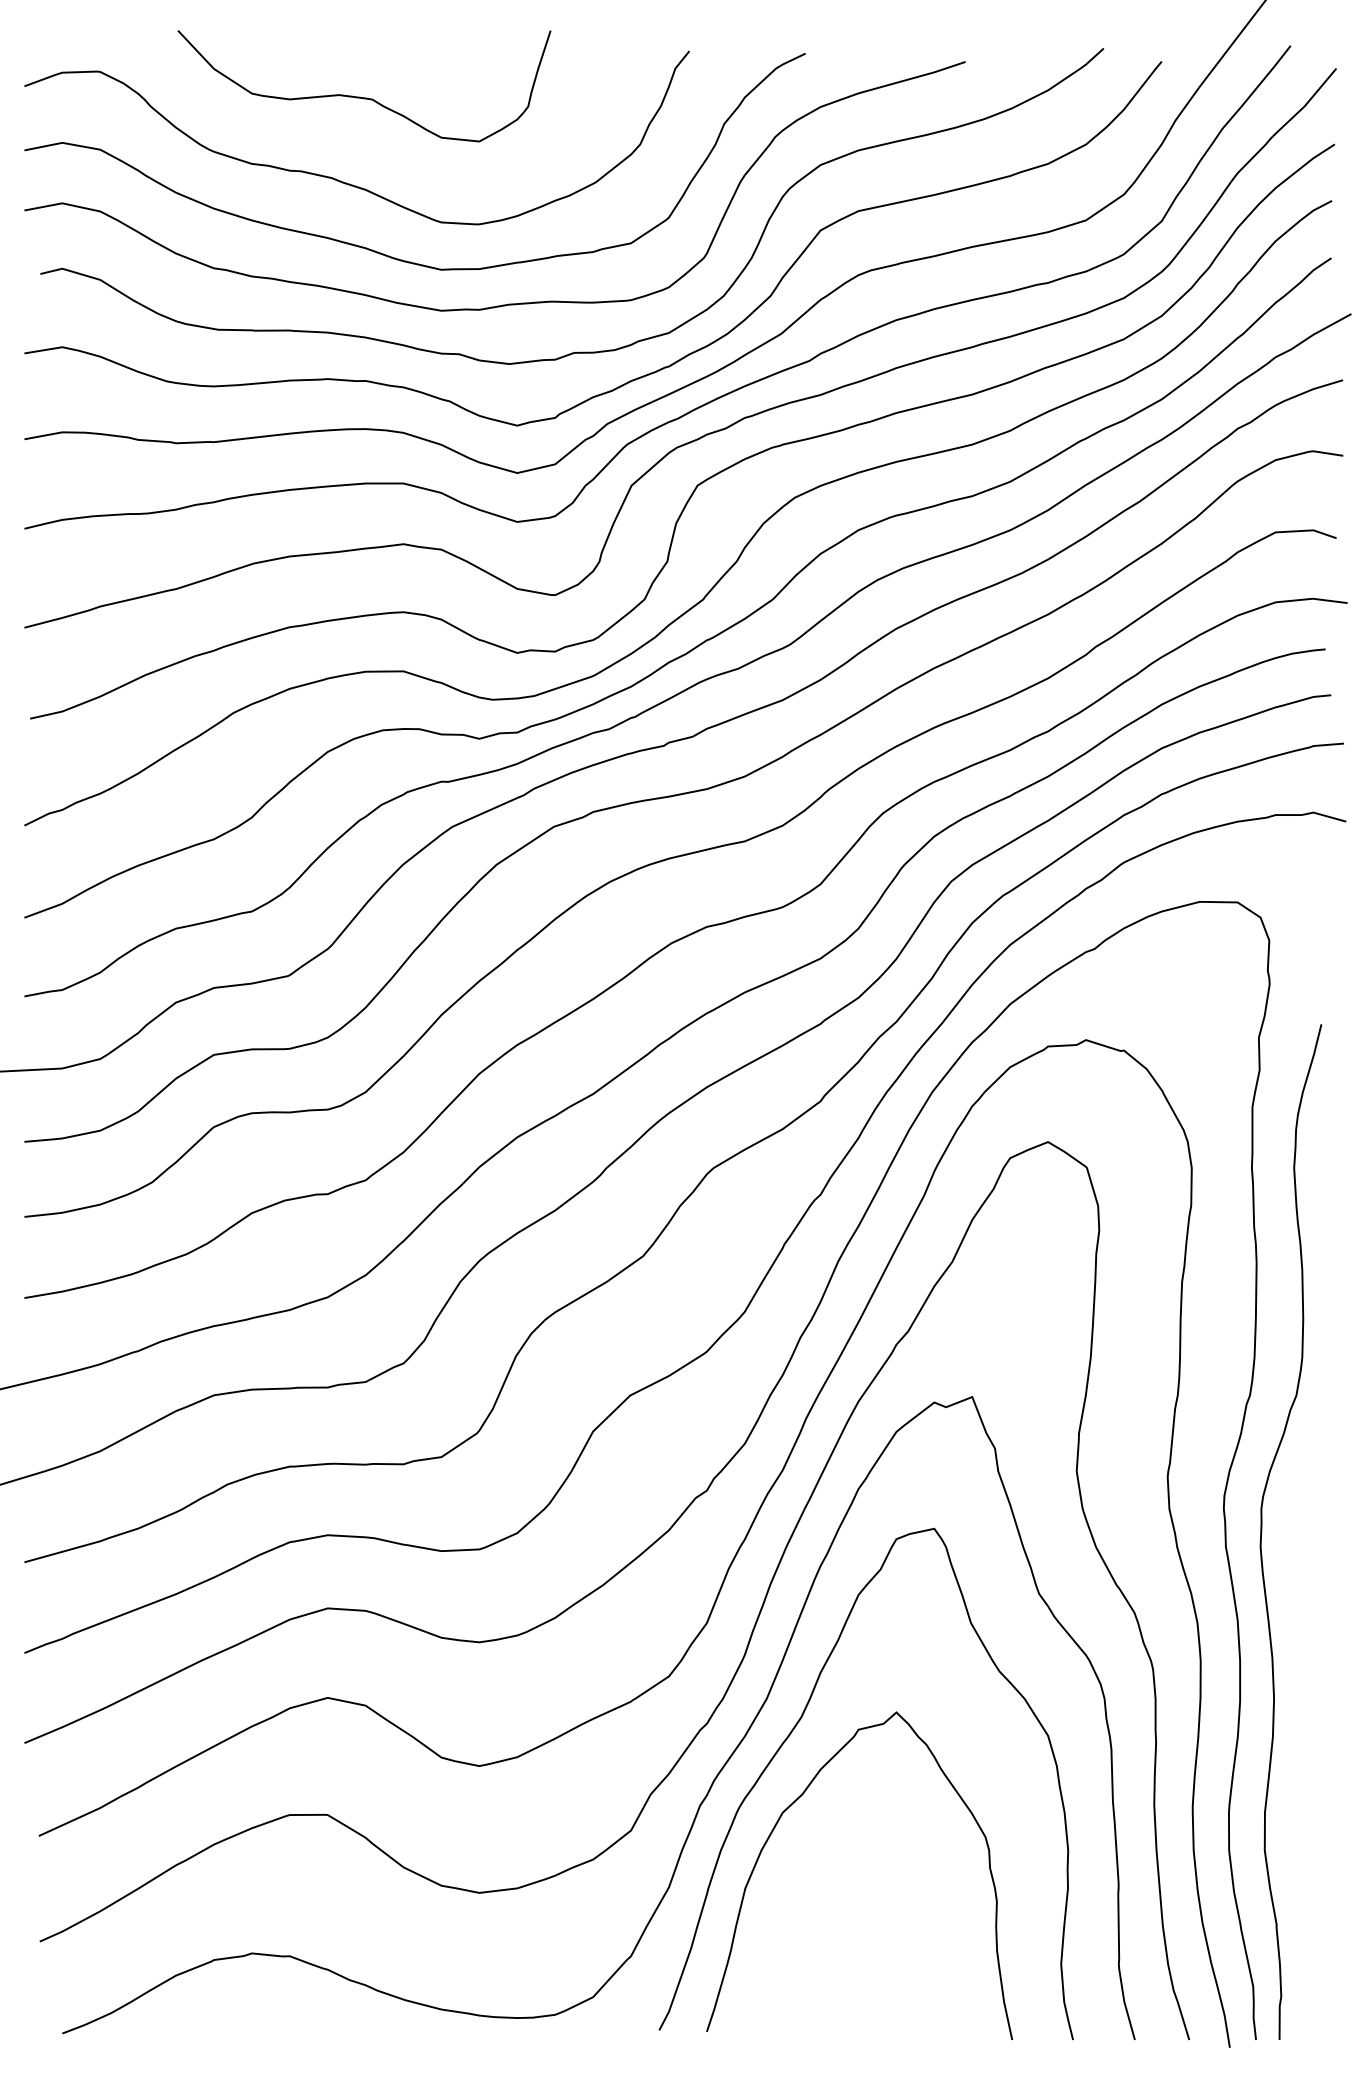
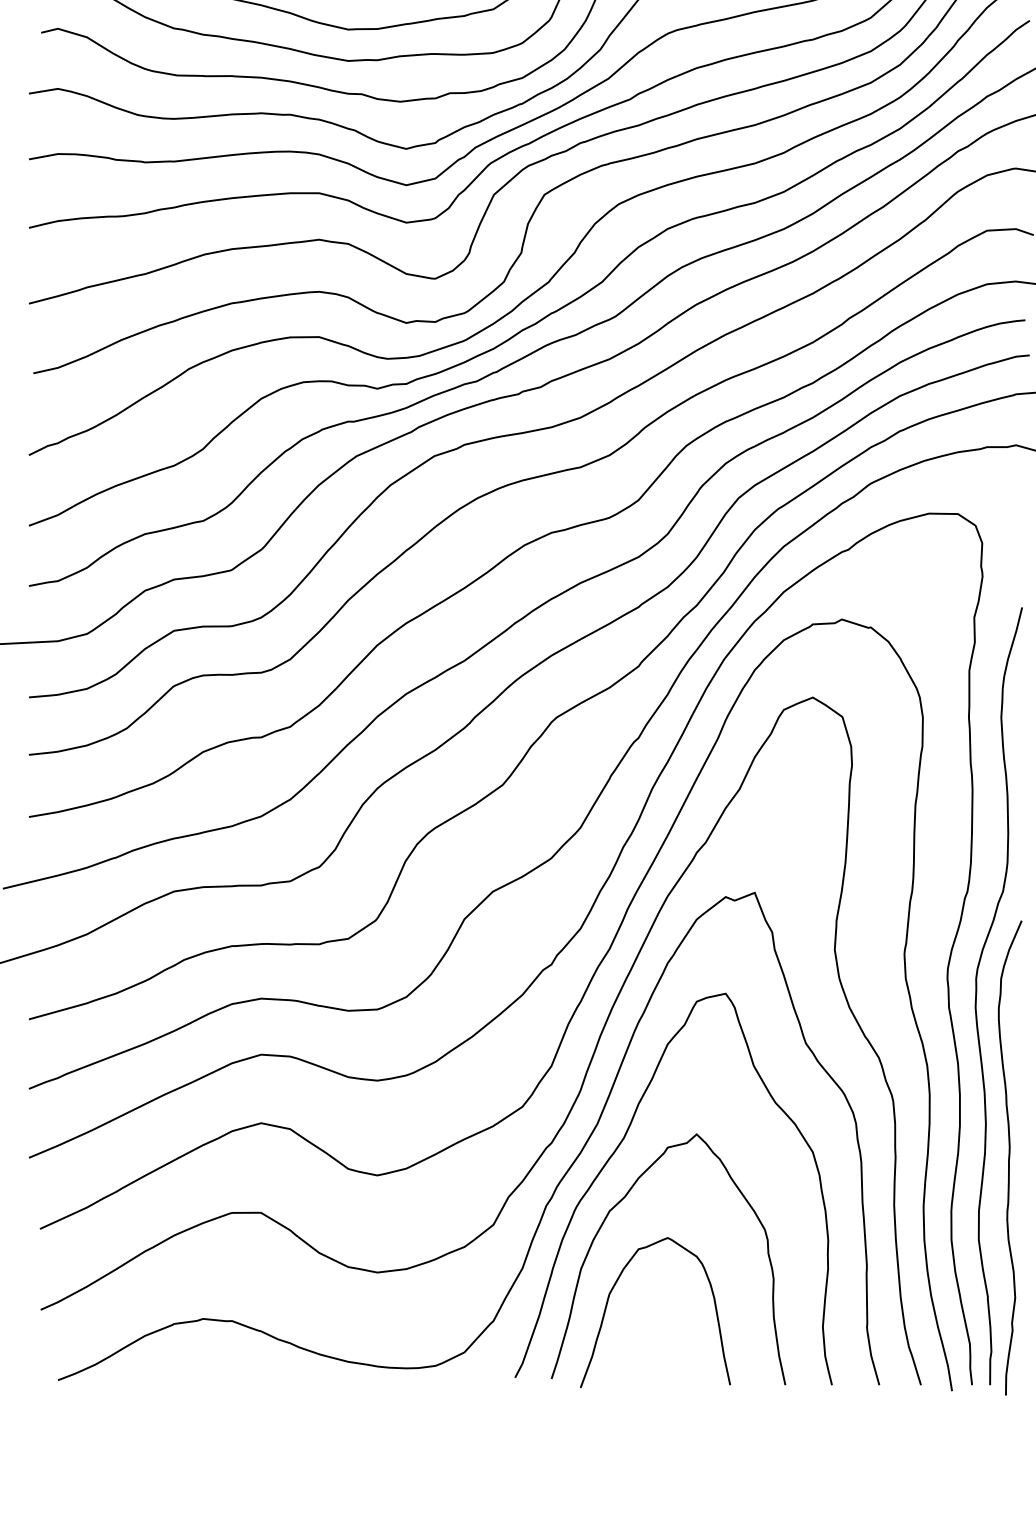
curve: (1305, 1743) -> (1009, 1158), added
curve: (786, 1916) -> (612, 1290), added

